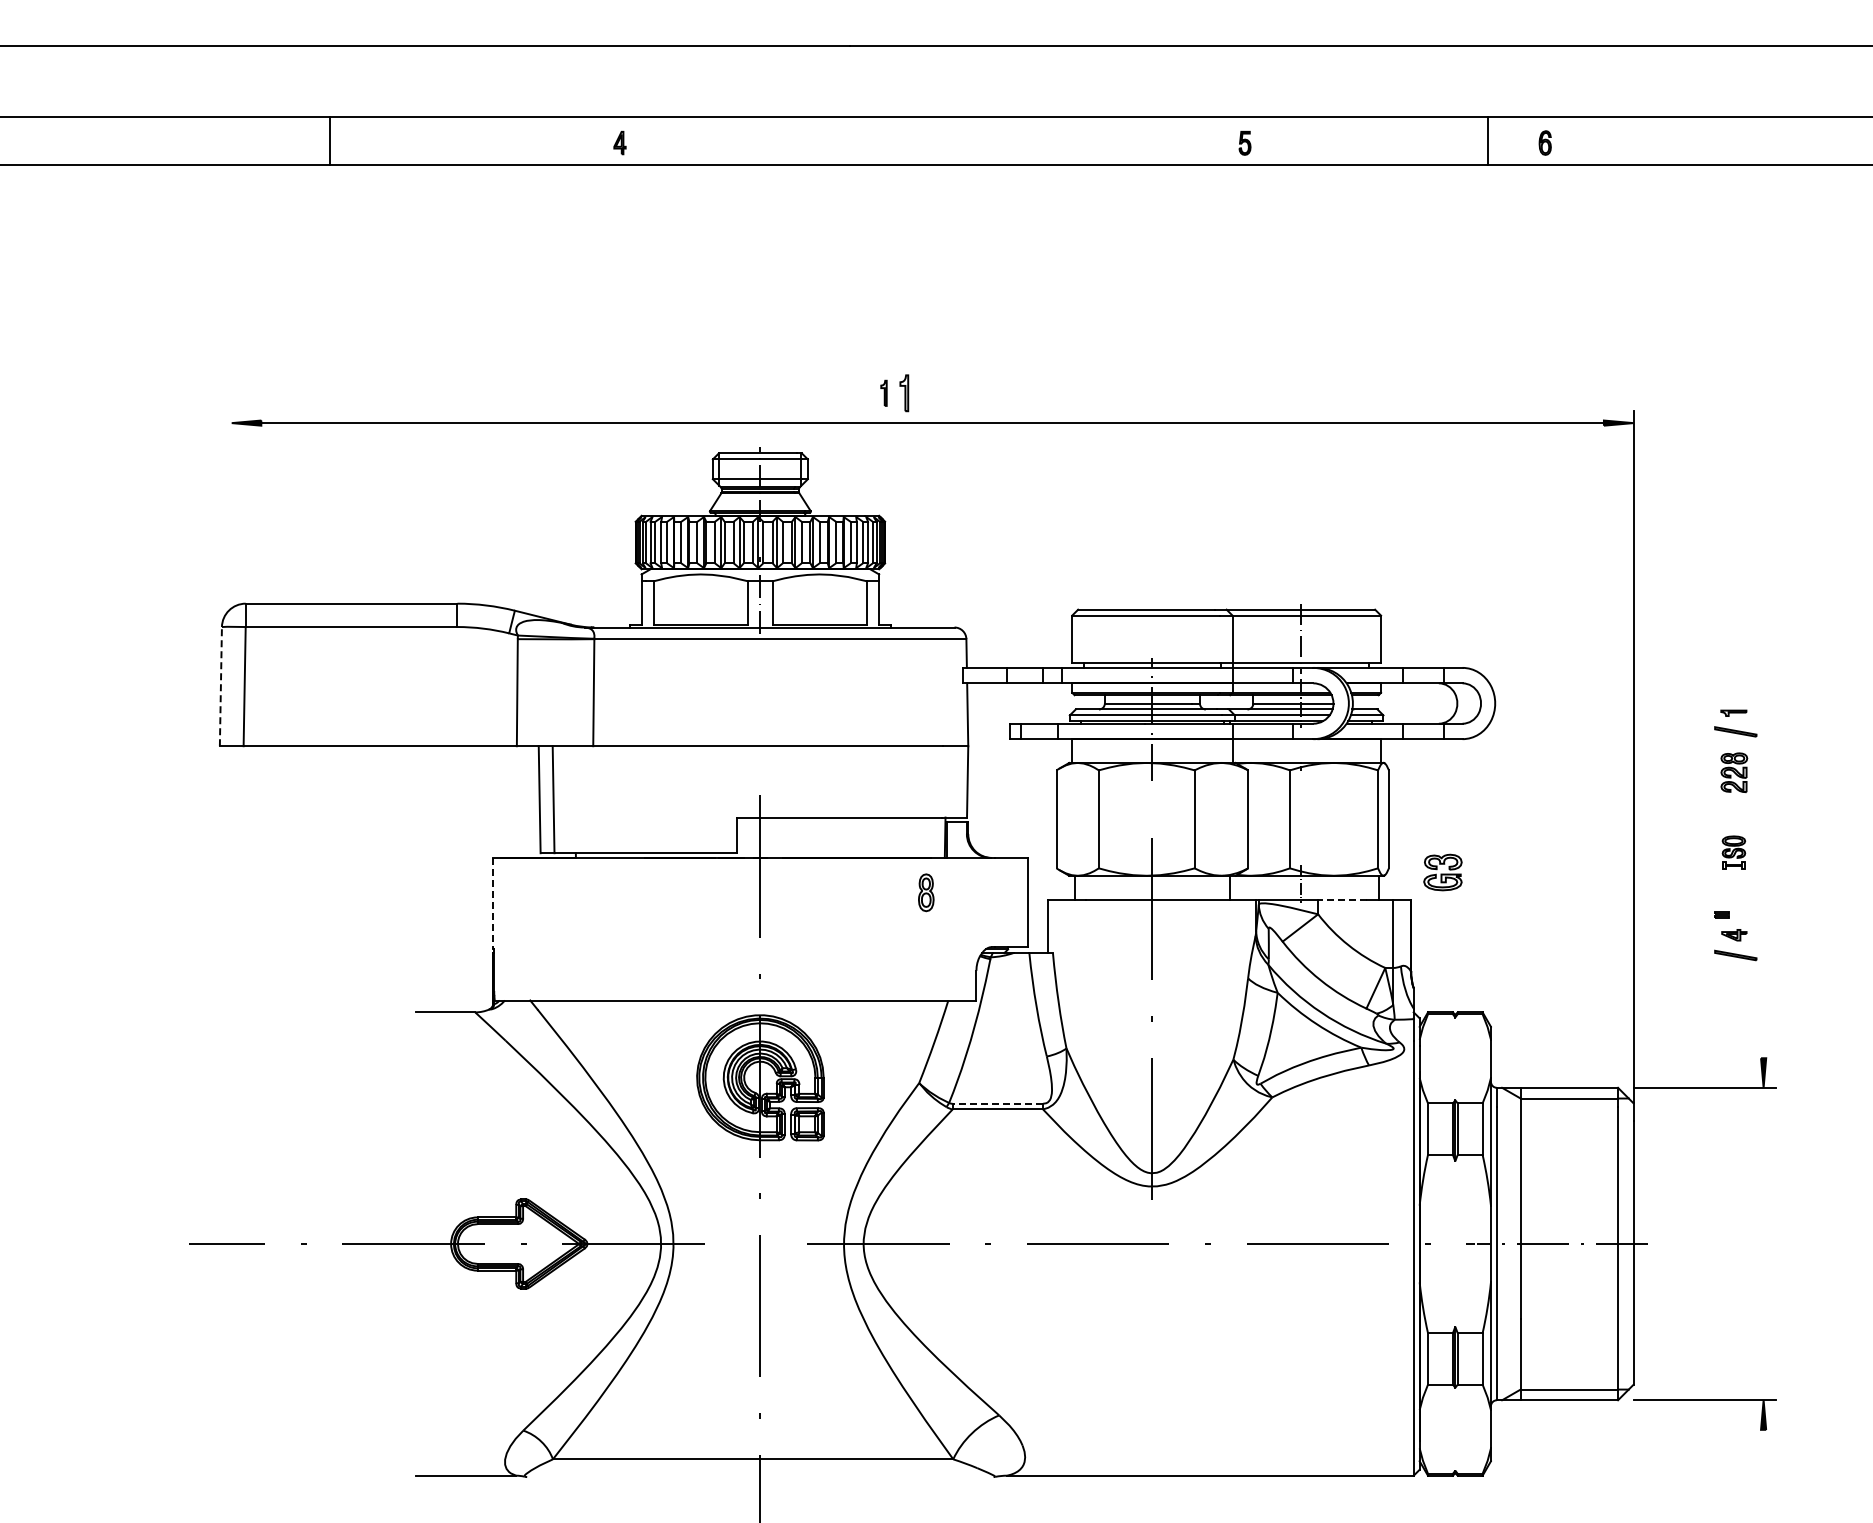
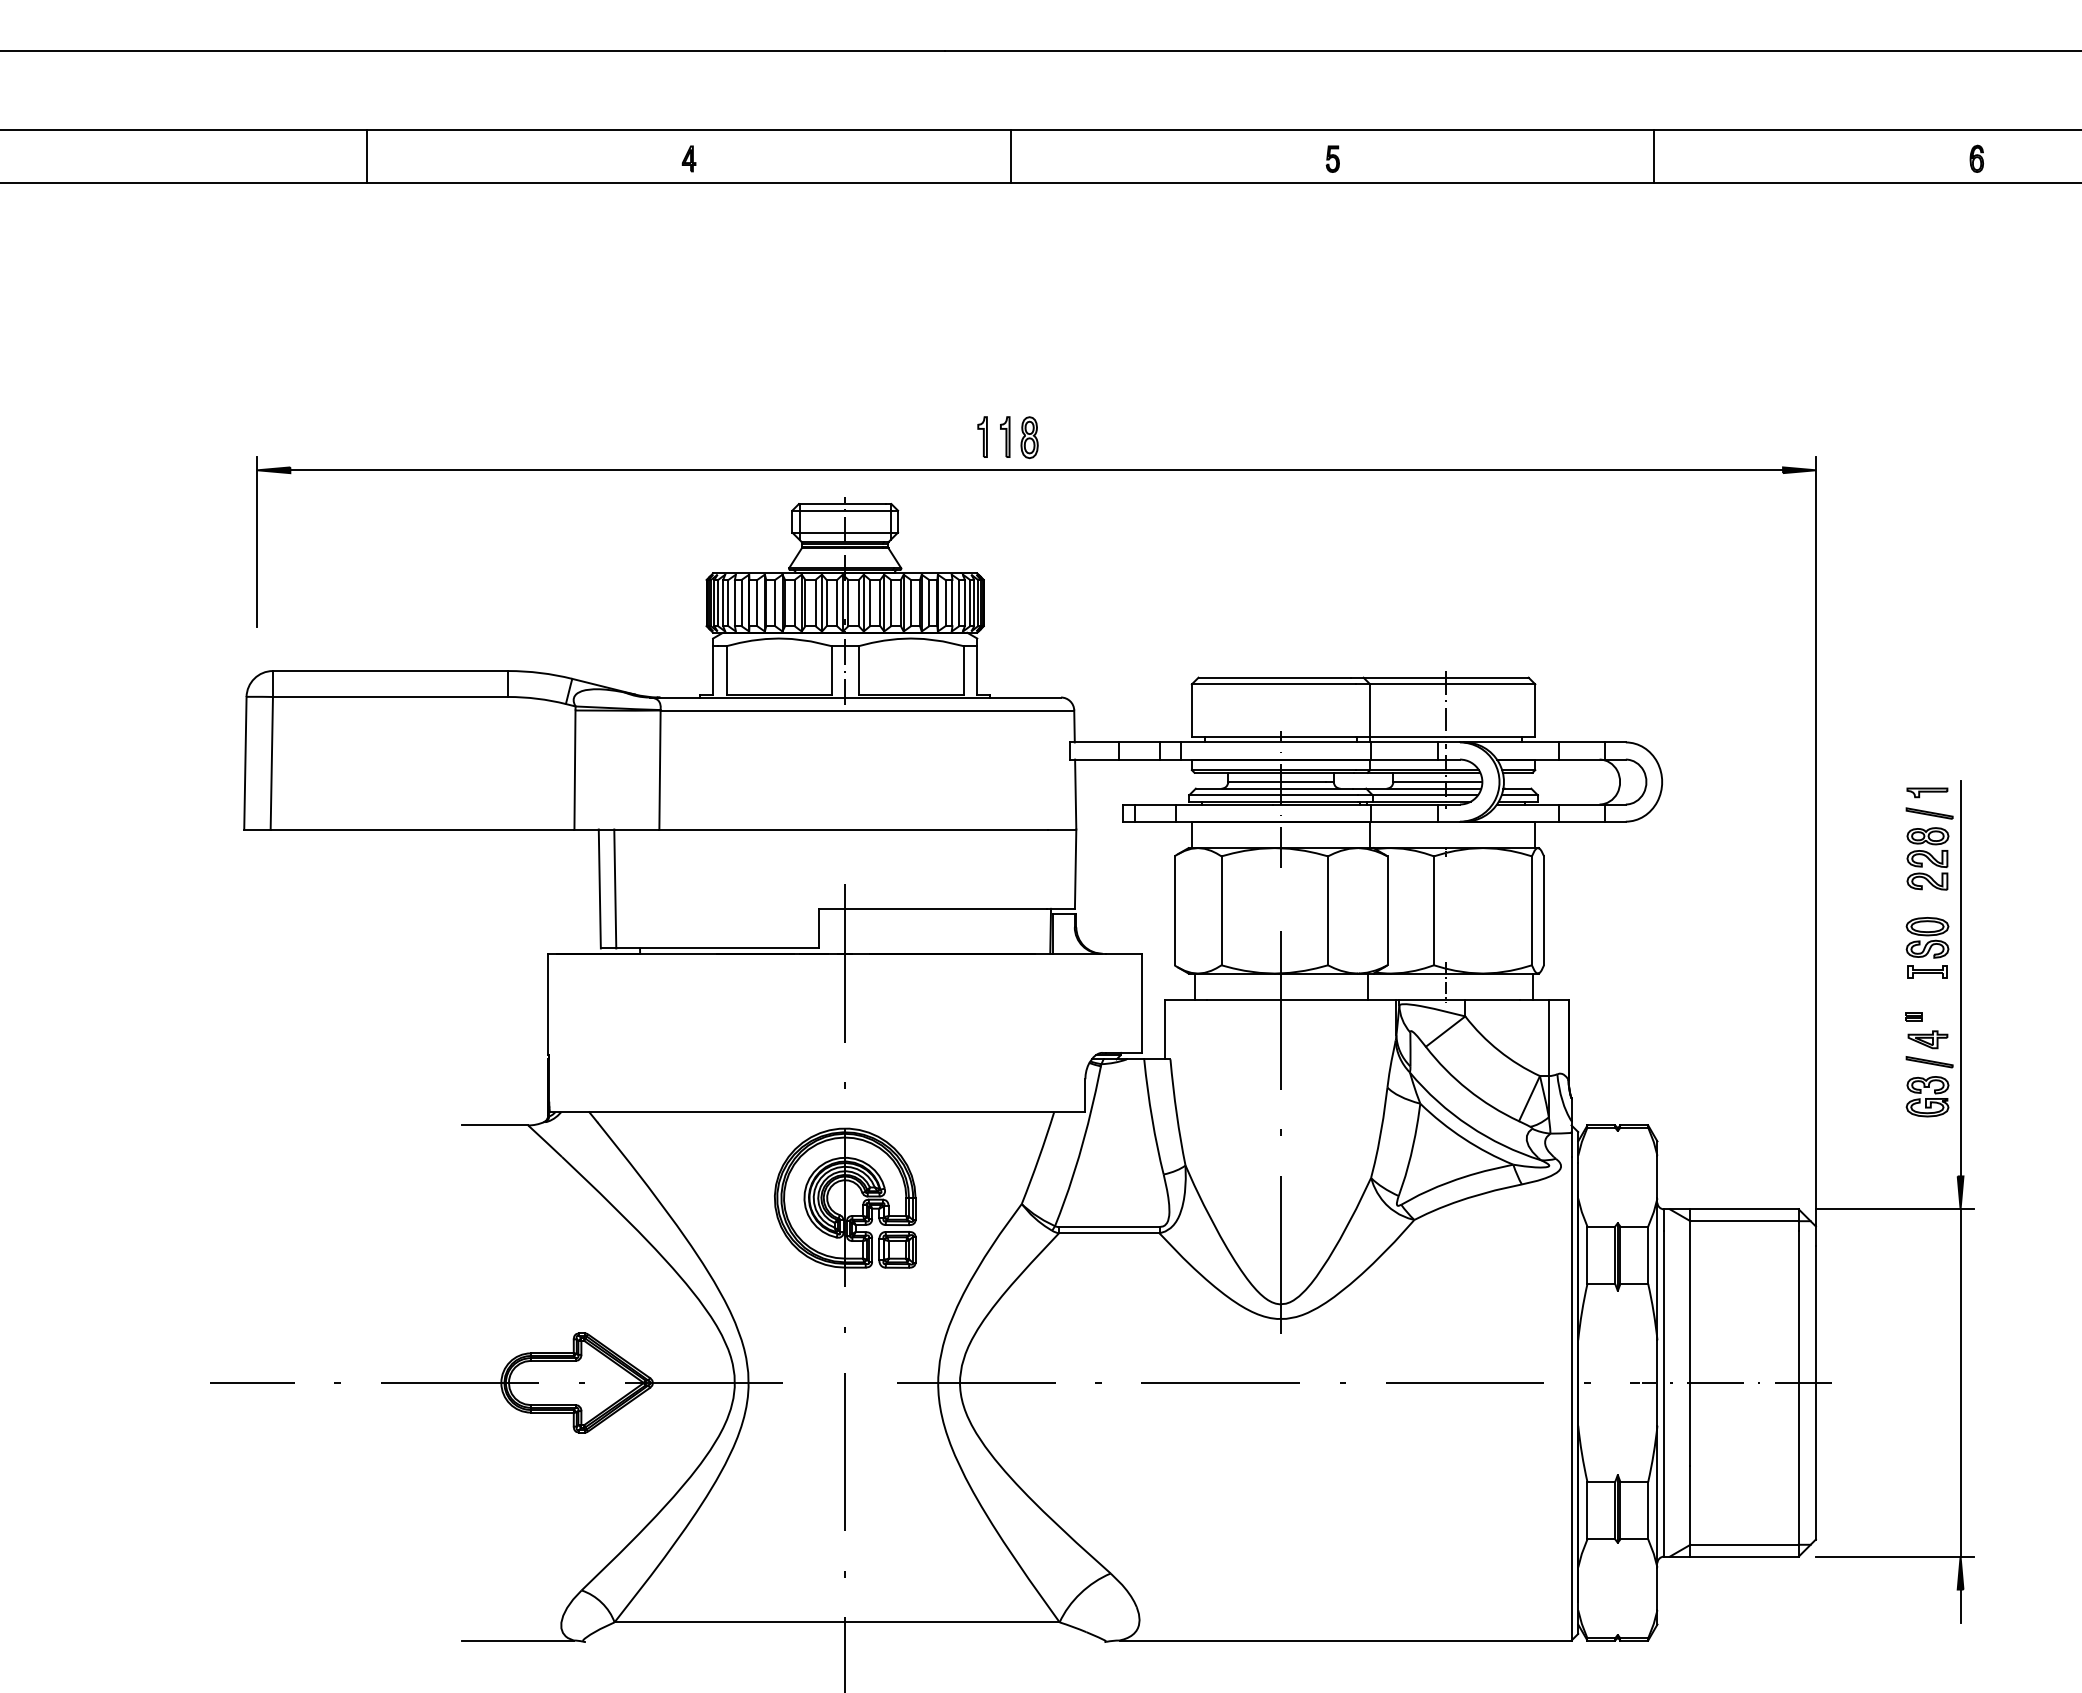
line: (909, 140) -> (1010, 156), added
part: (1244, 142) -> (1332, 158), moved
part: (1544, 142) -> (1976, 158), moved
part: (883, 393) -> (982, 437), size x1.43
line: (231, 487) -> (257, 541), added
line: (220, 686) -> (244, 763), dashed -> solid
part: (1733, 713) -> (1927, 793), size x1.43
part: (1734, 772) -> (1928, 858), size x1.43
part: (1733, 852) -> (1927, 947), size x1.67
part: (1442, 872) -> (1927, 1096), moved
line: (1763, 880) -> (1960, 978), added
part: (926, 892) -> (1029, 437), moved
line: (1342, 899) -> (1492, 999), dashed -> solid
line: (493, 903) -> (548, 1004), dashed -> solid
part: (1734, 934) -> (1928, 1038), size x1.43
line: (997, 1103) -> (1108, 1226), dashed -> solid
line: (1763, 1243) -> (1960, 1382), added
line: (1763, 1444) -> (1960, 1605), added

